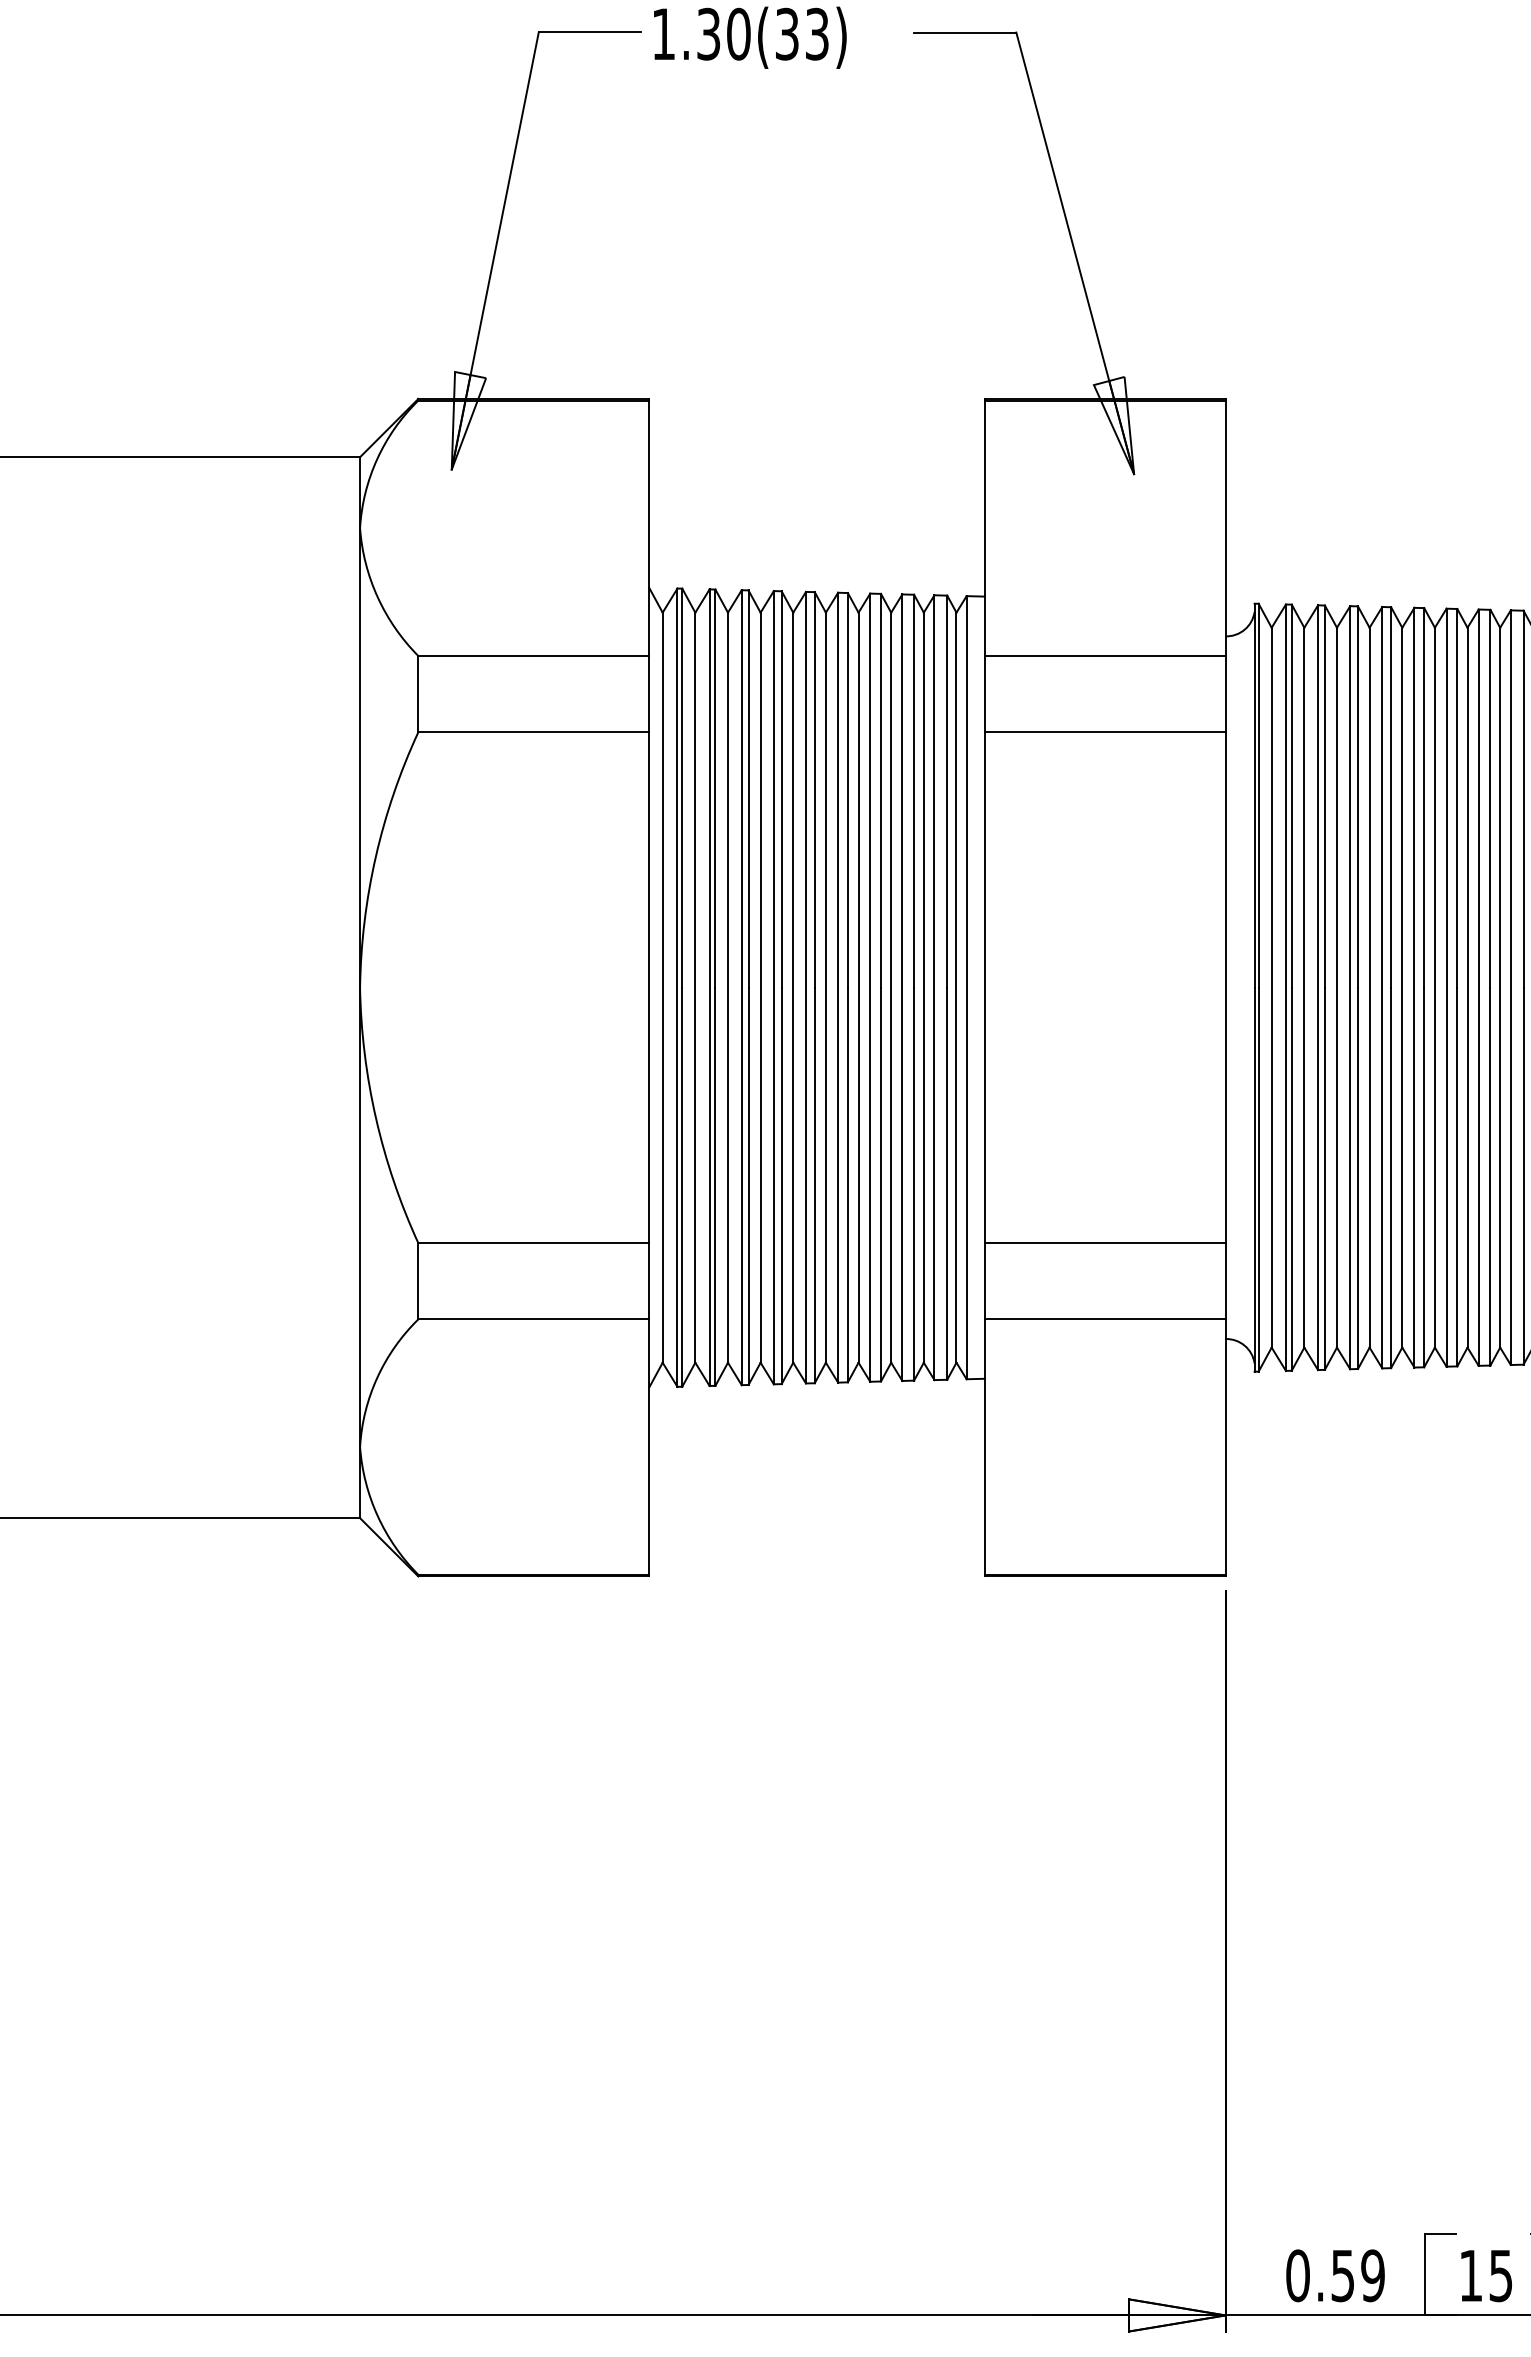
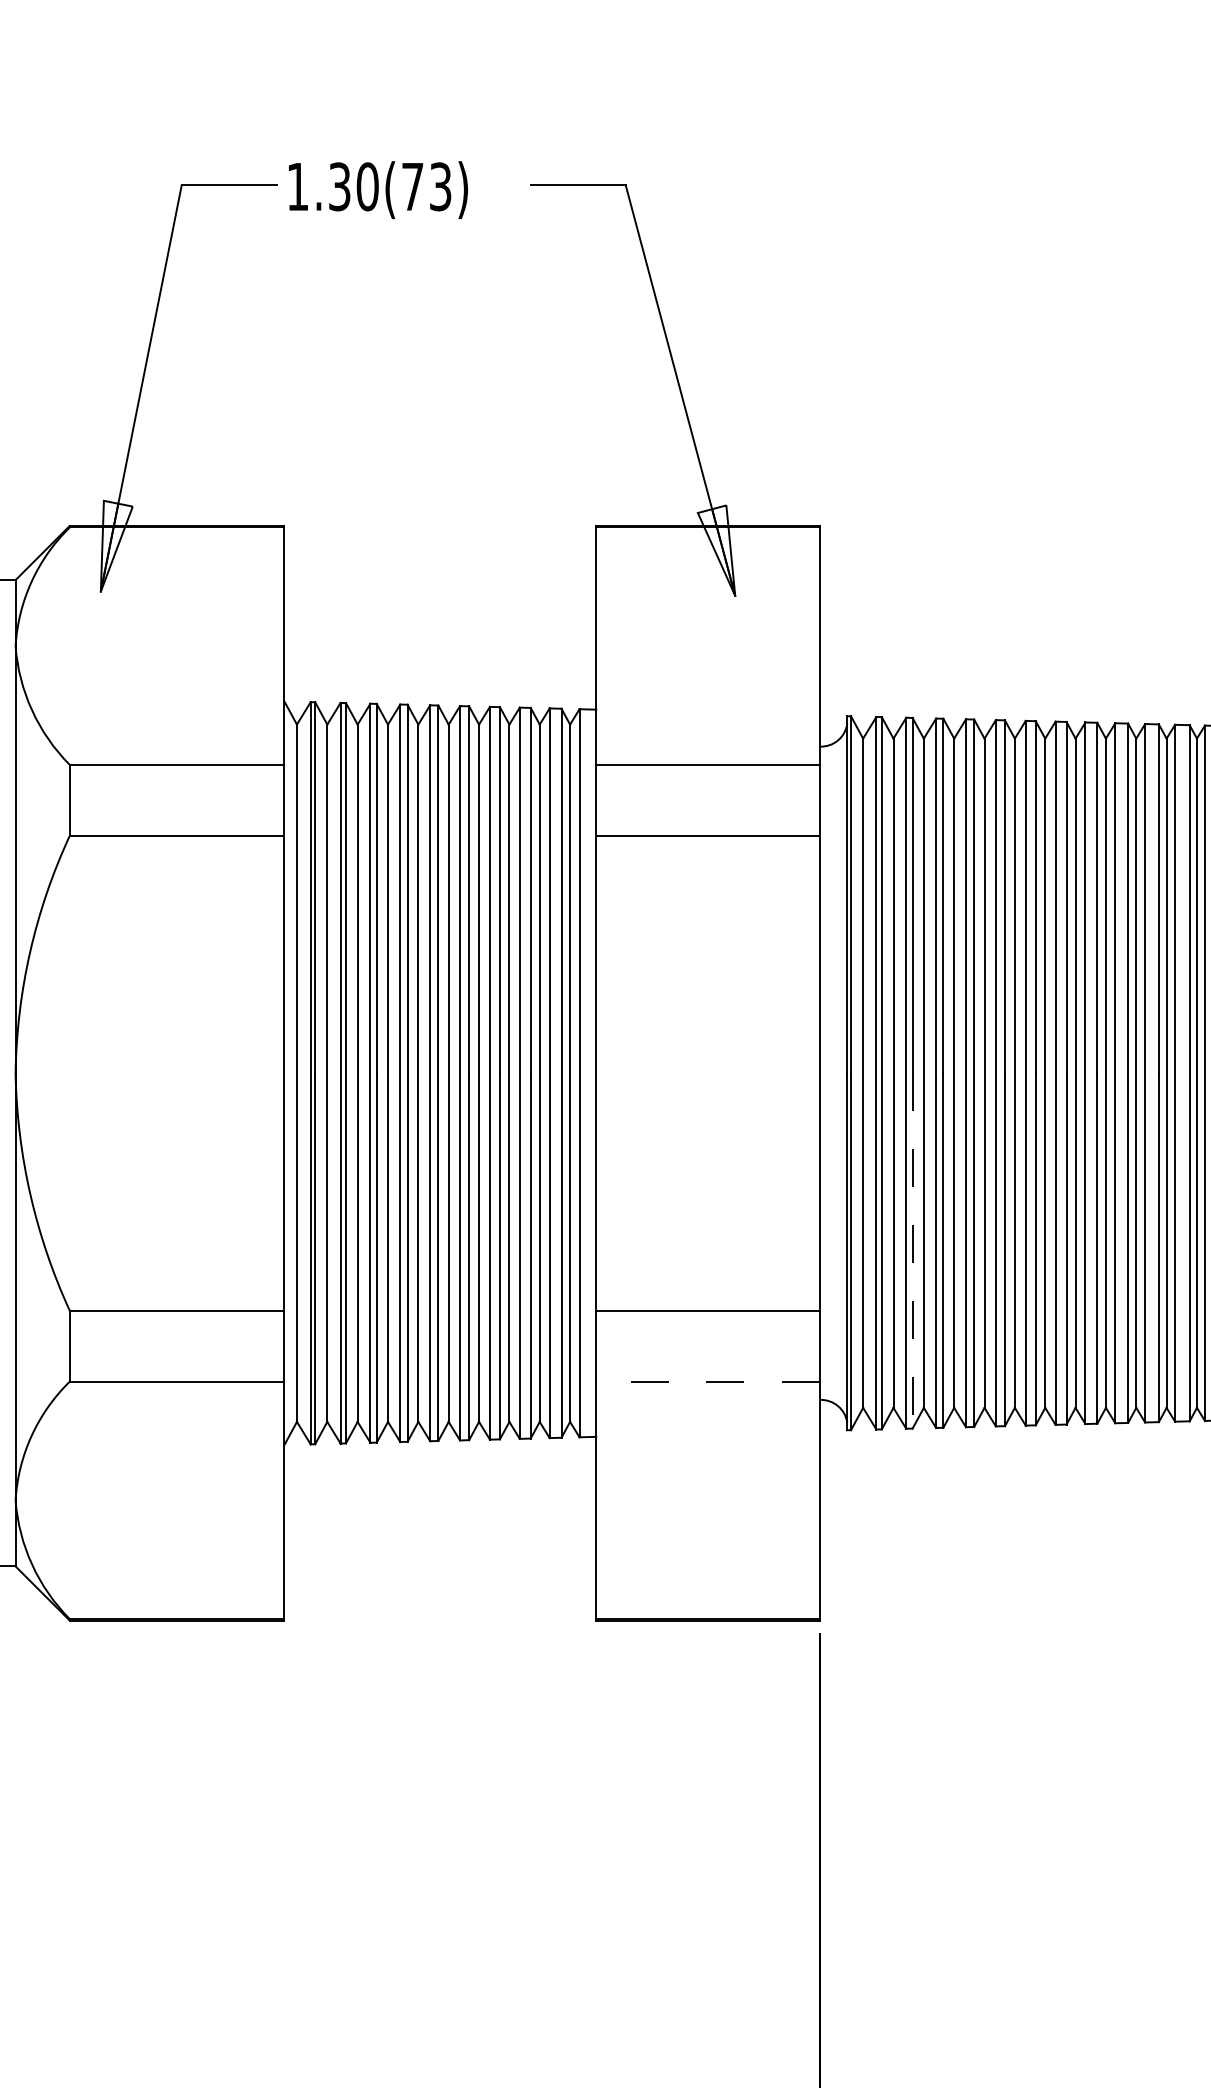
text: (787, 33) -> (412, 186), 1.30(33) -> 1.30(73)
line: (1324, 1179) -> (912, 1251), solid -> dashed
line: (1104, 1319) -> (707, 1381), solid -> dashed

